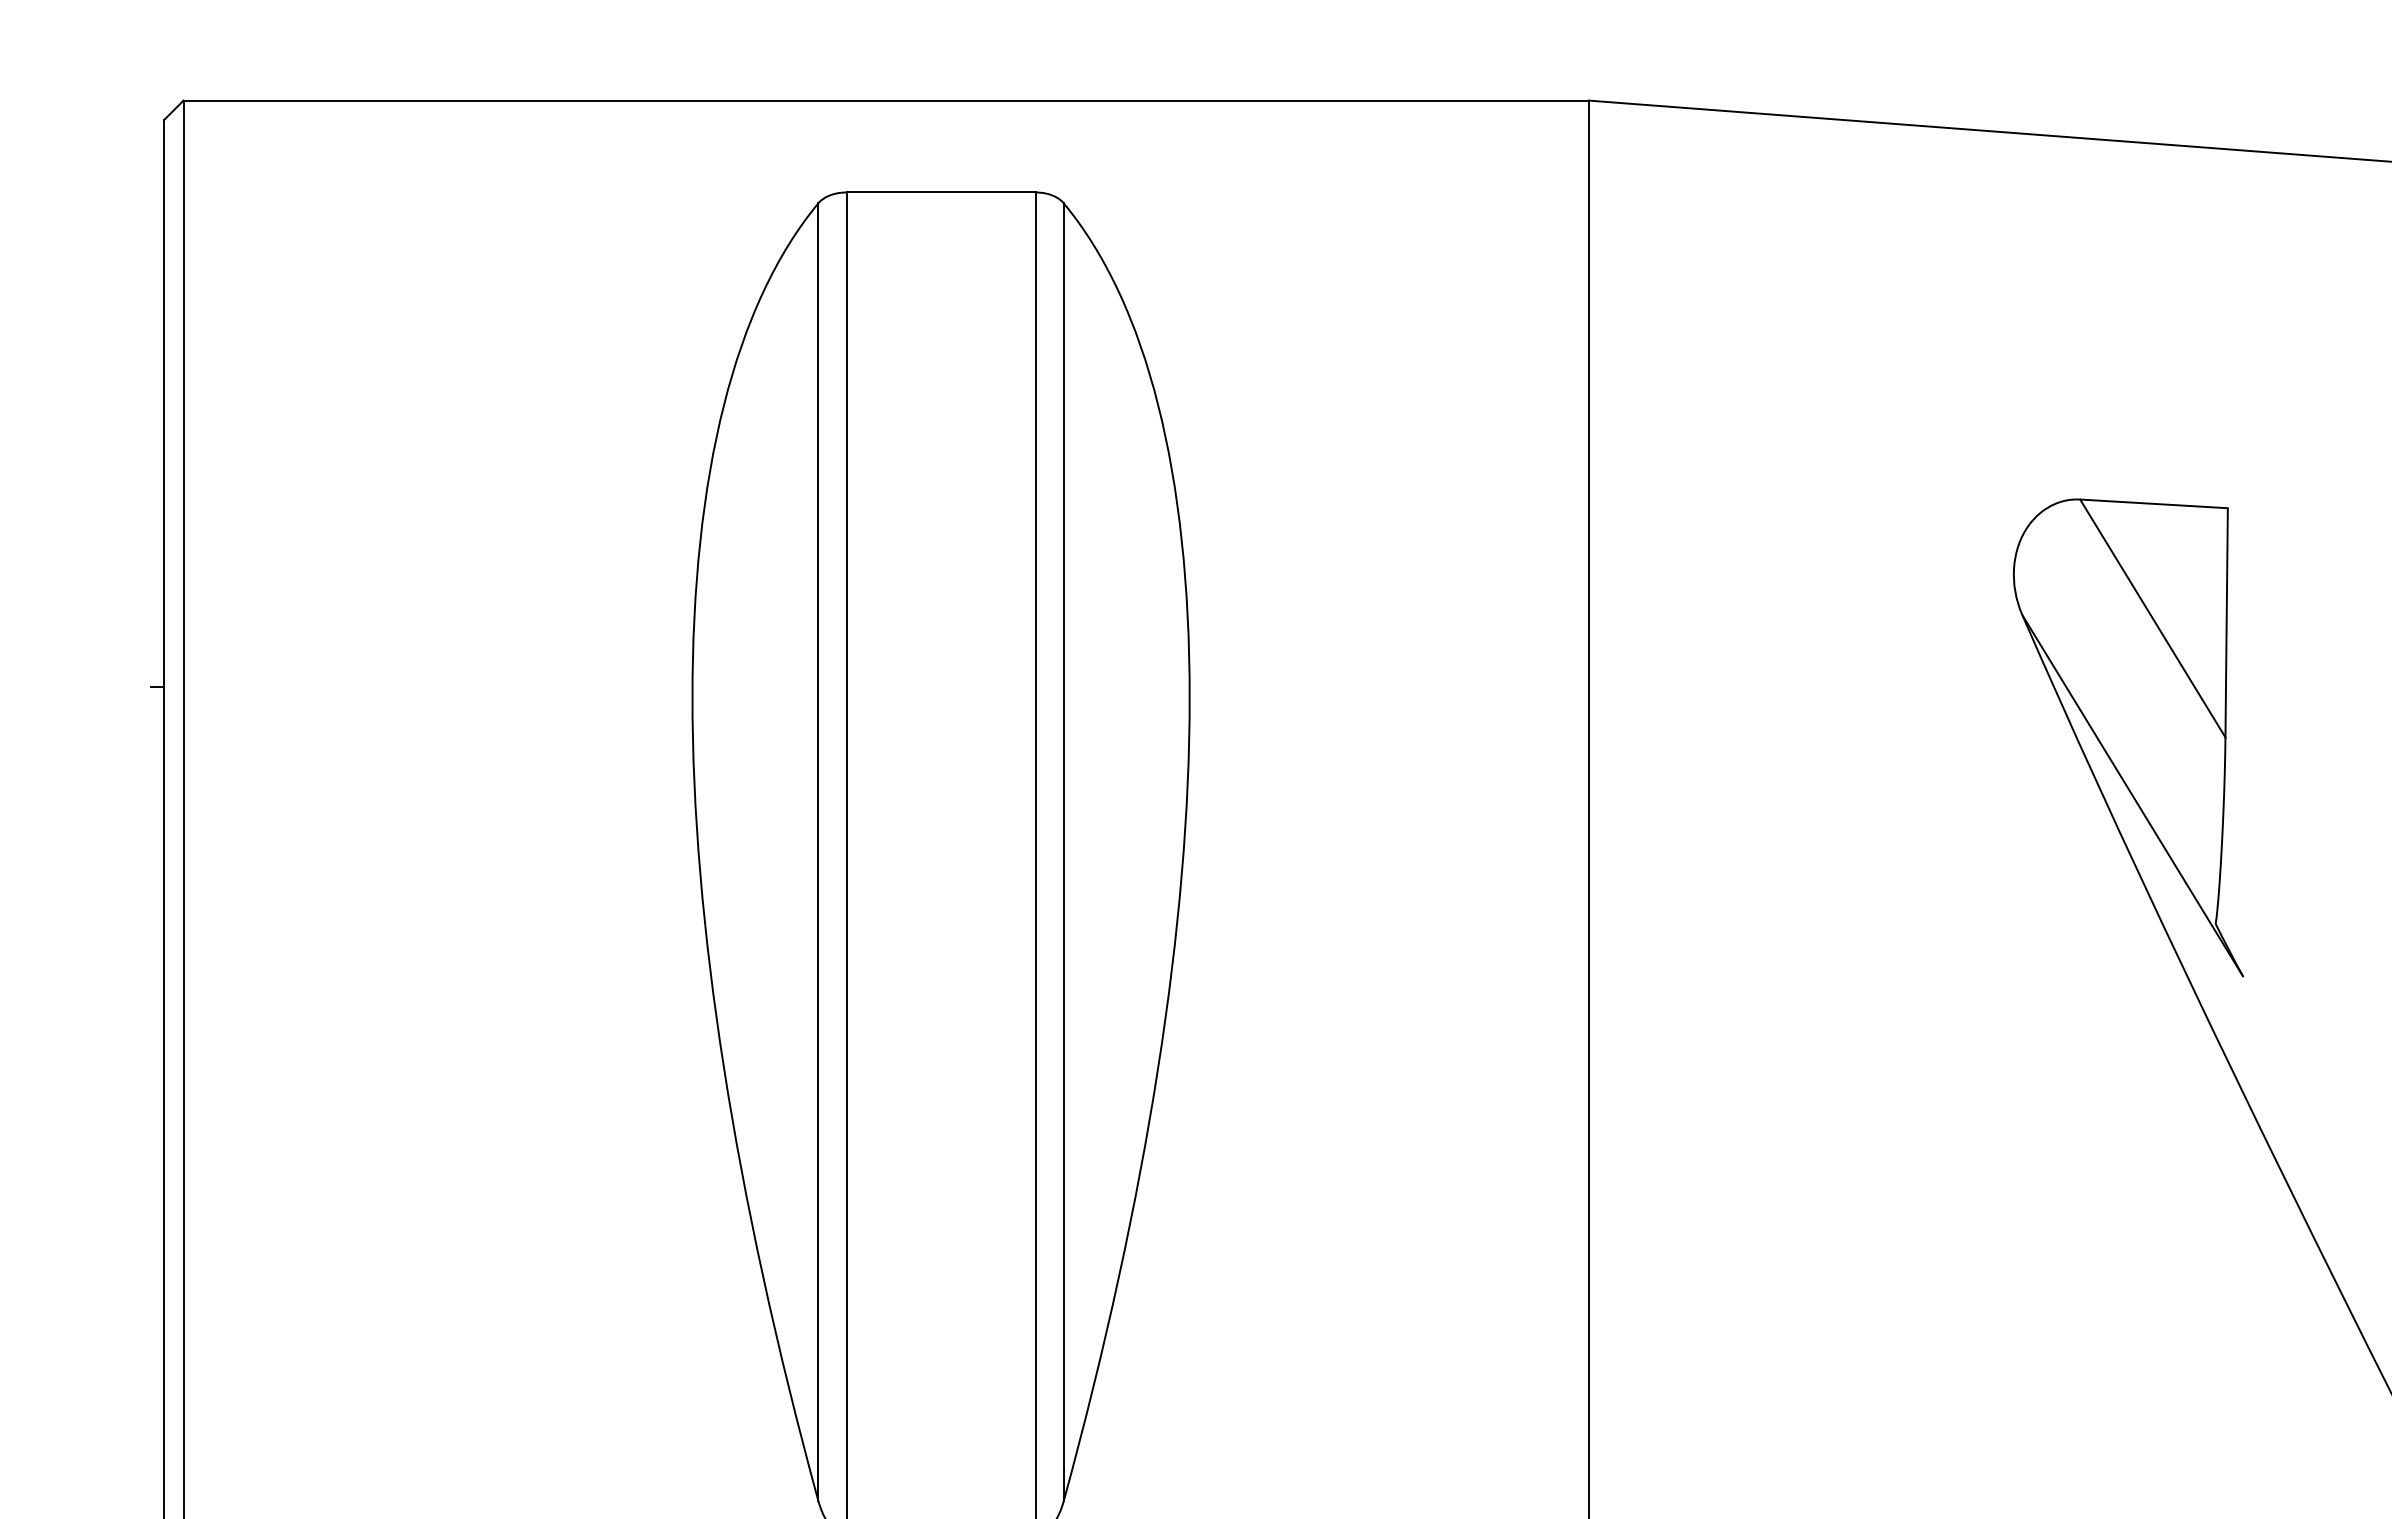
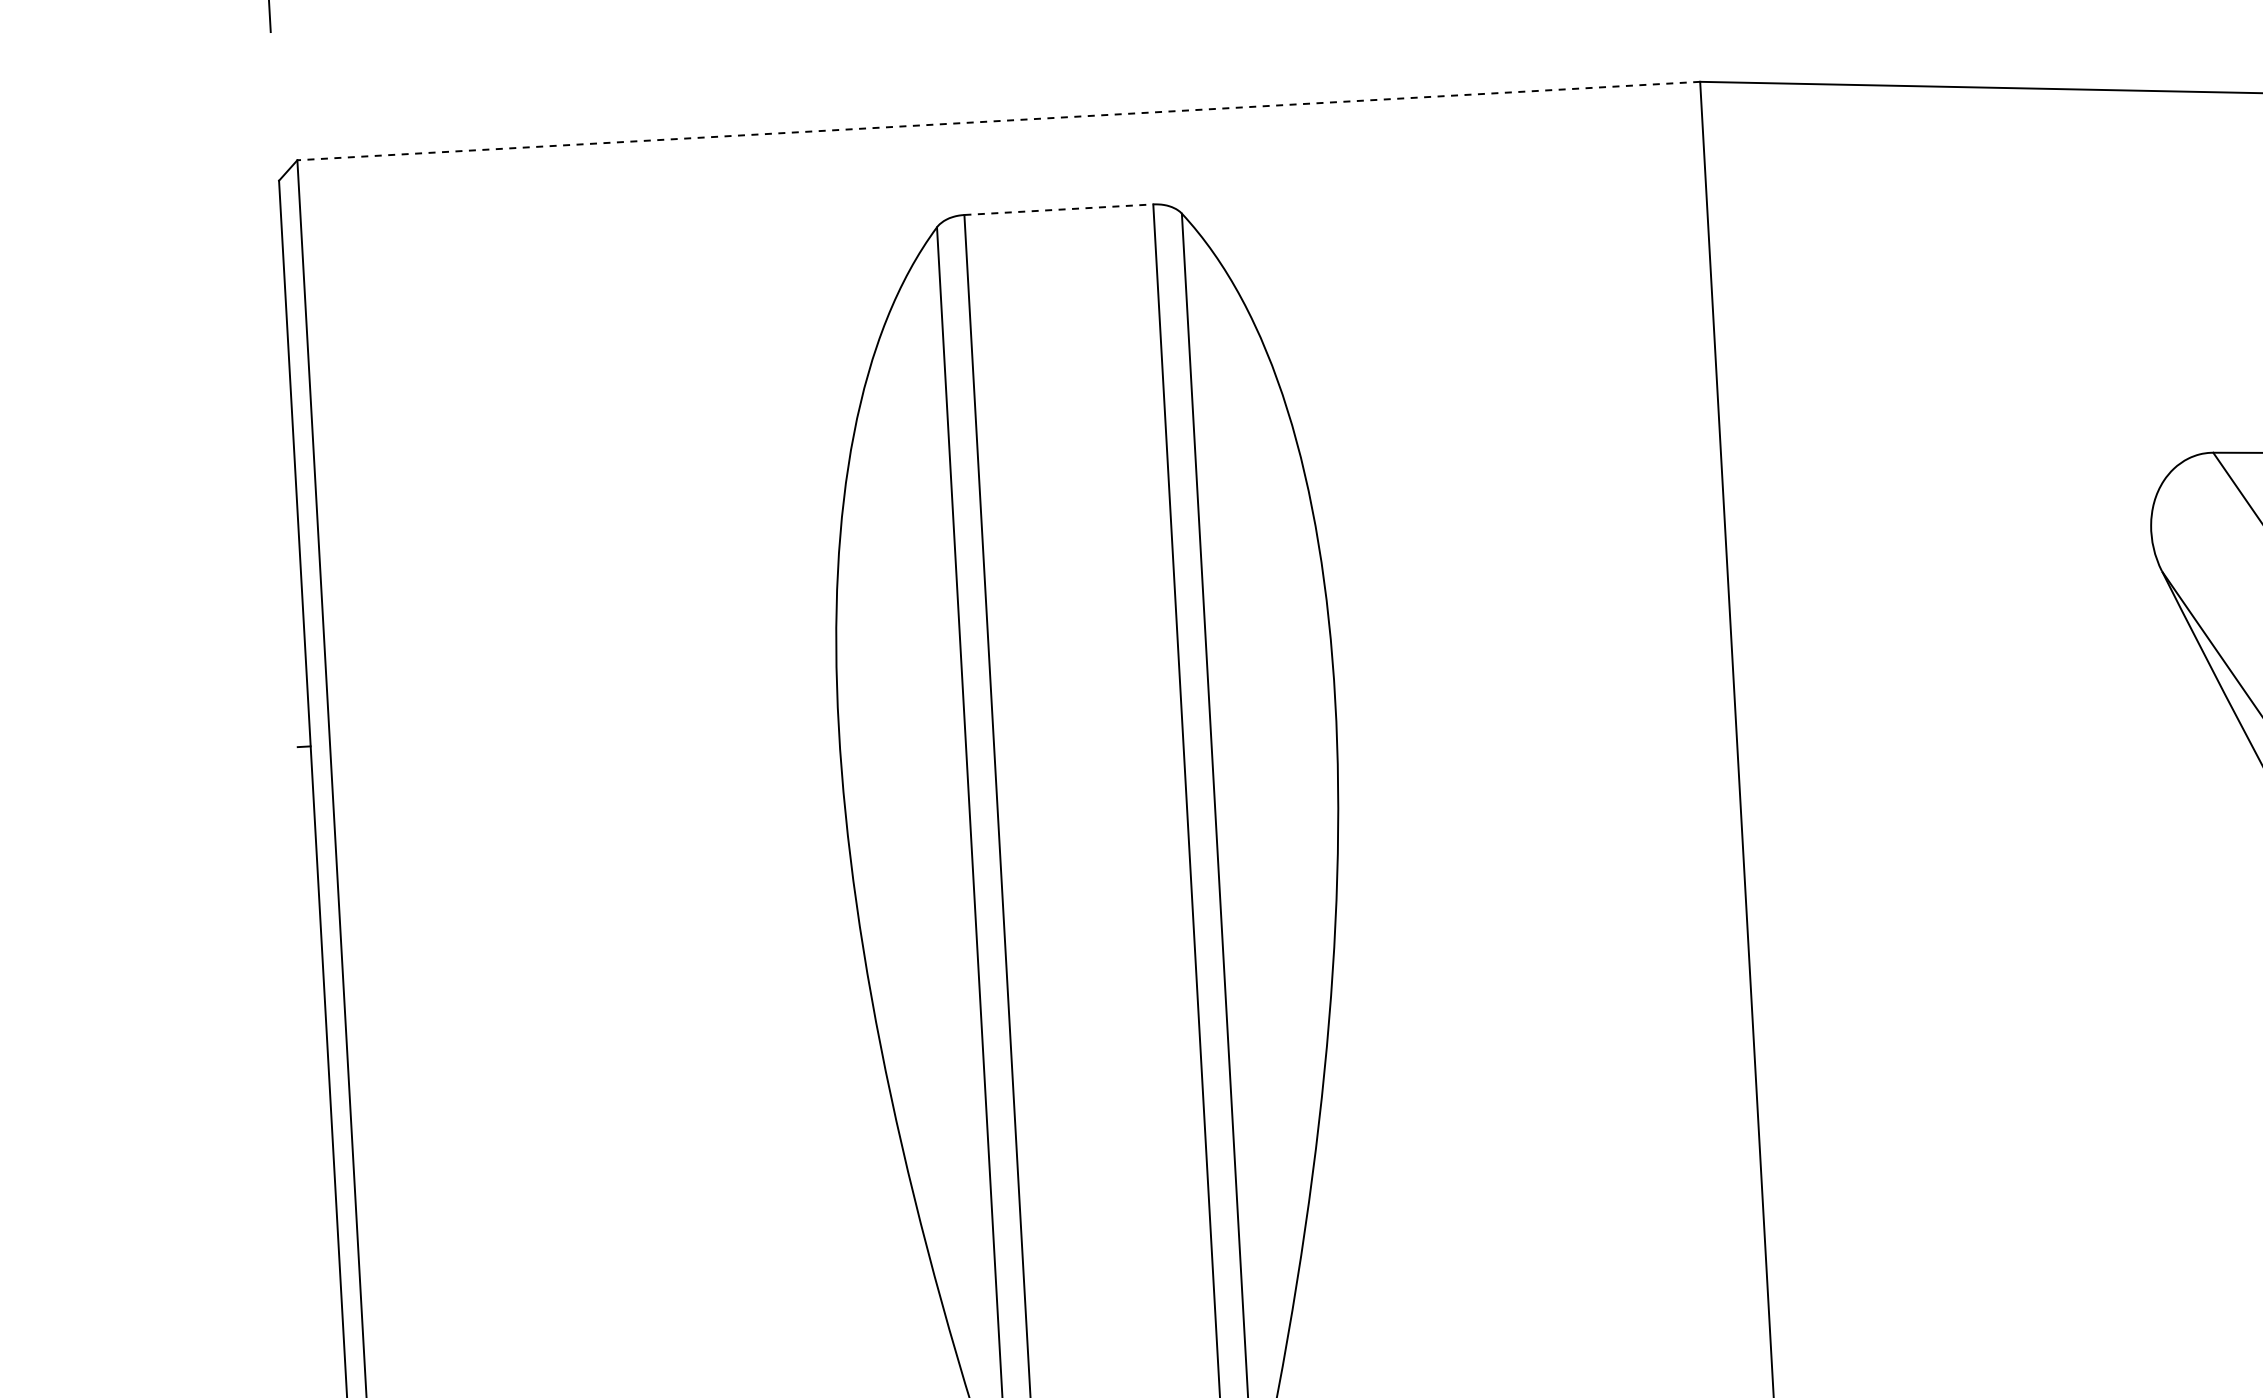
line: (885, 100) -> (998, 120), solid -> dashed
line: (941, 192) -> (1059, 209), solid -> dashed

